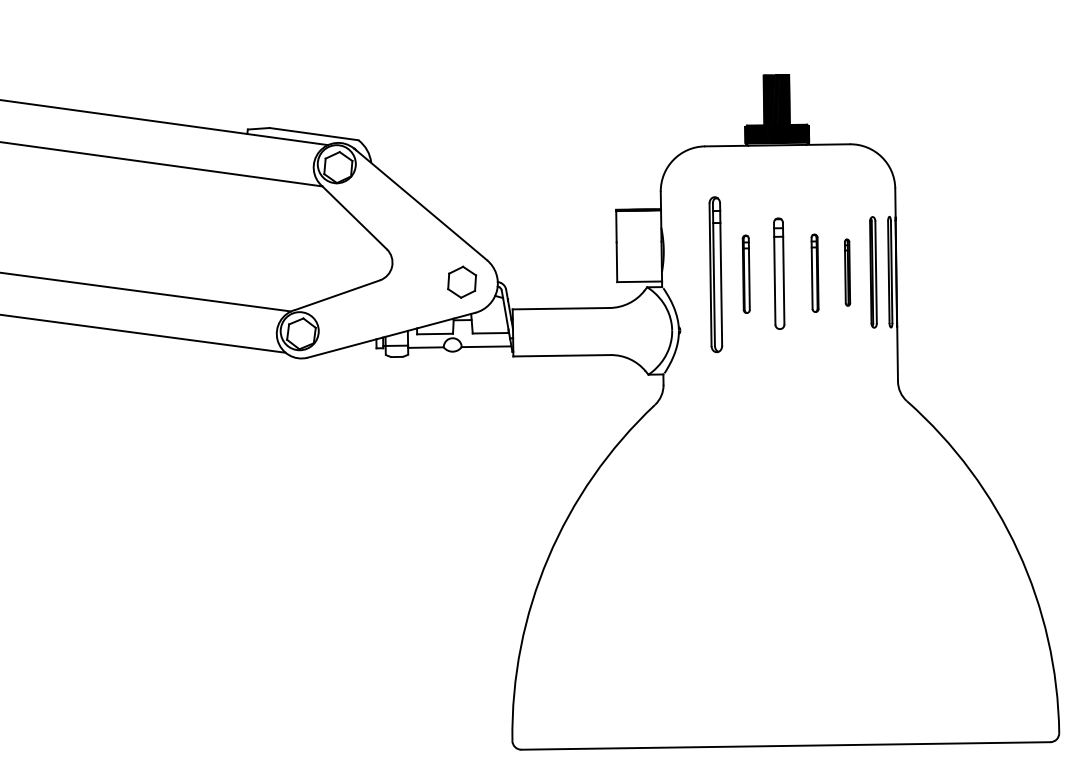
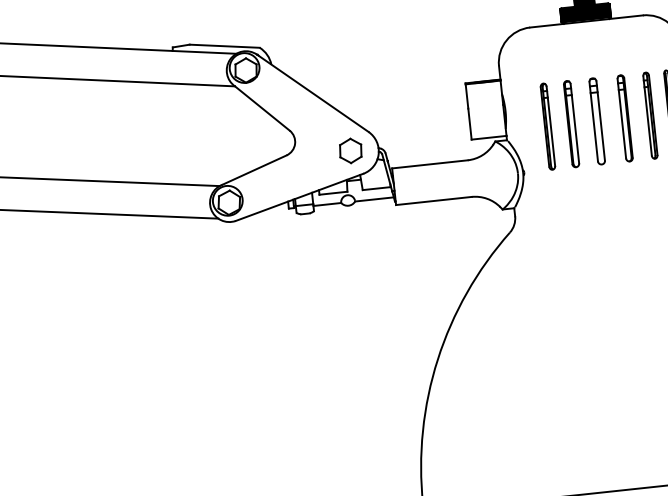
part: (847, 272) -> (650, 115), size x1.67
part: (814, 273) -> (624, 118), size x1.43
part: (715, 274) -> (547, 126), size x0.71
part: (746, 274) -> (571, 124), size x1.43

